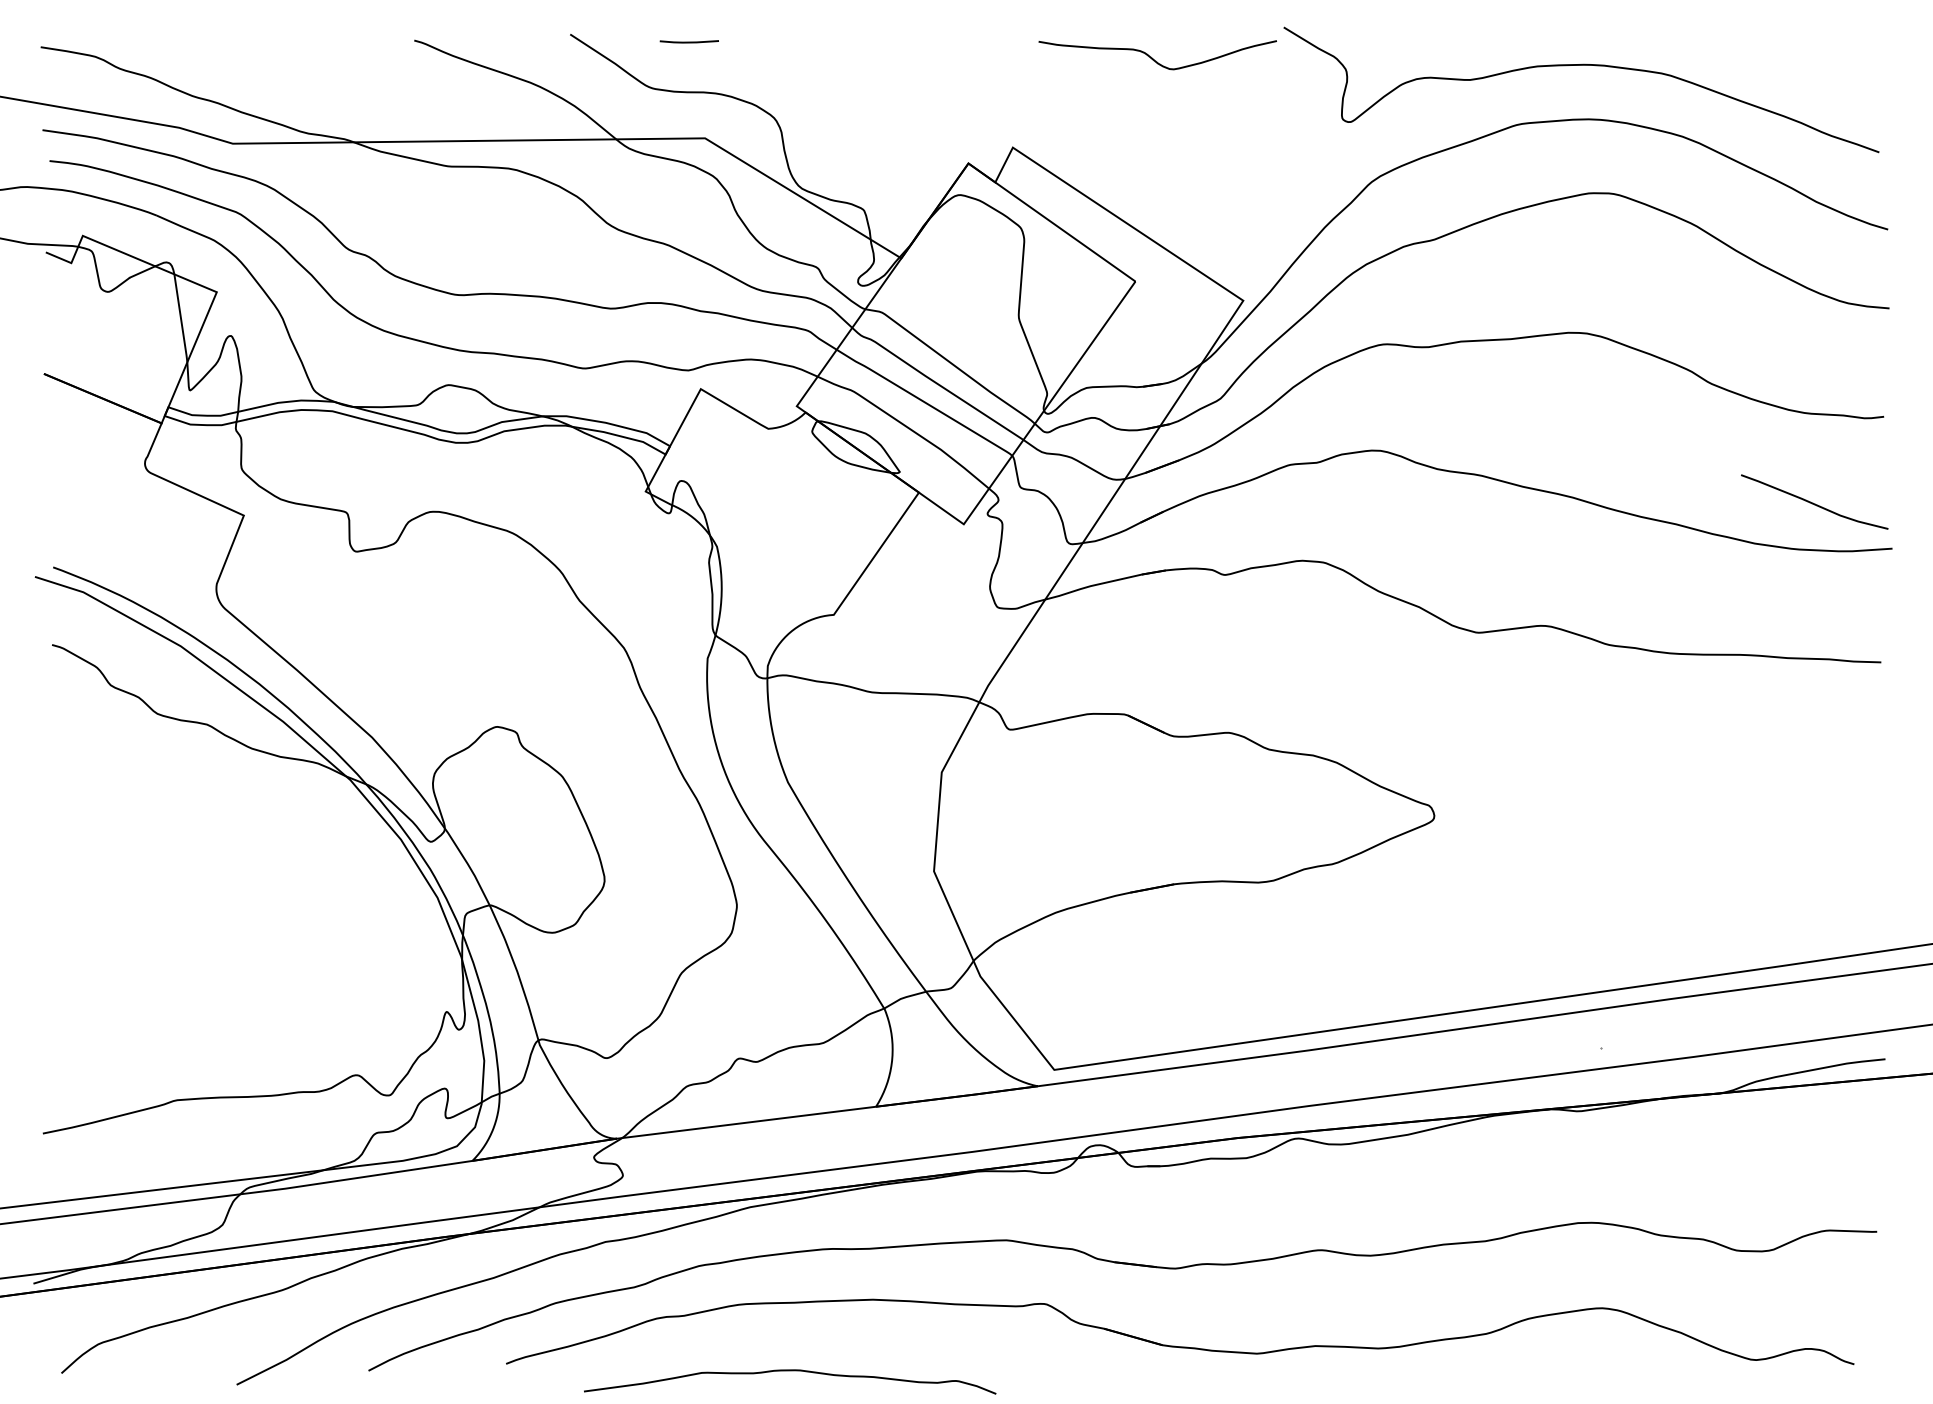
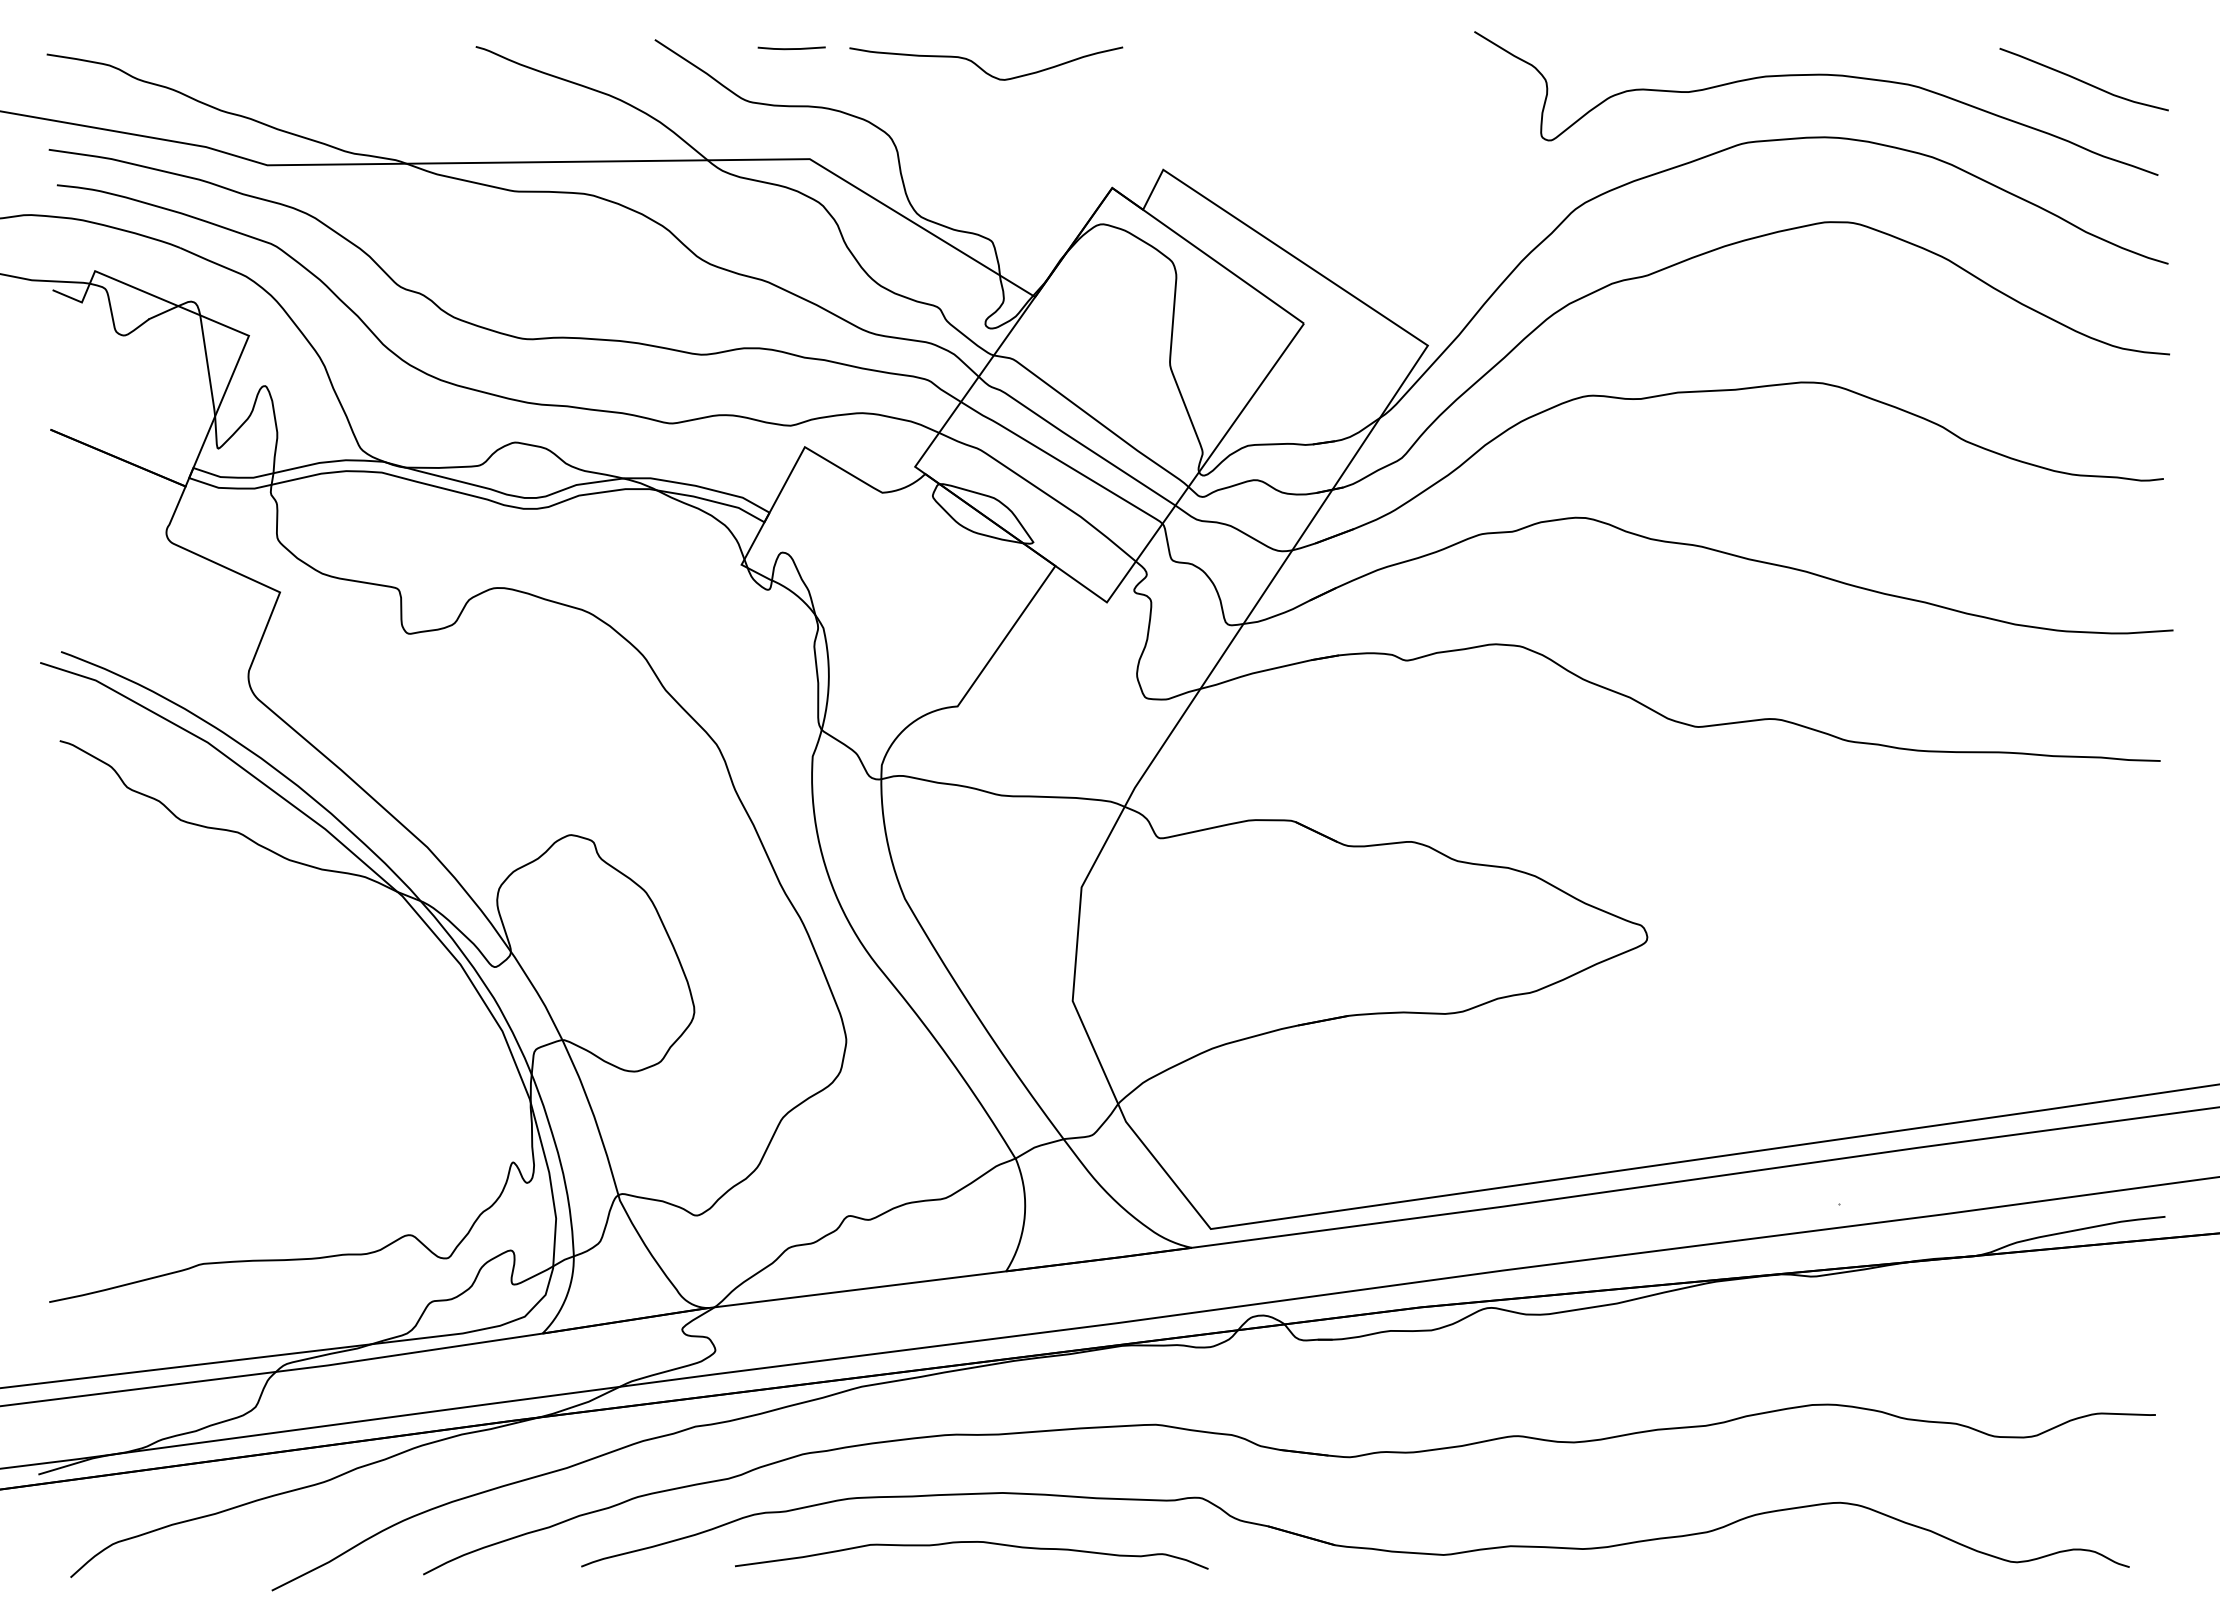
curve: (1153, 58) -> (981, 67), moved
curve: (1813, 502) -> (2082, 80), moved
curve: (790, 1371) -> (972, 1543), moved

